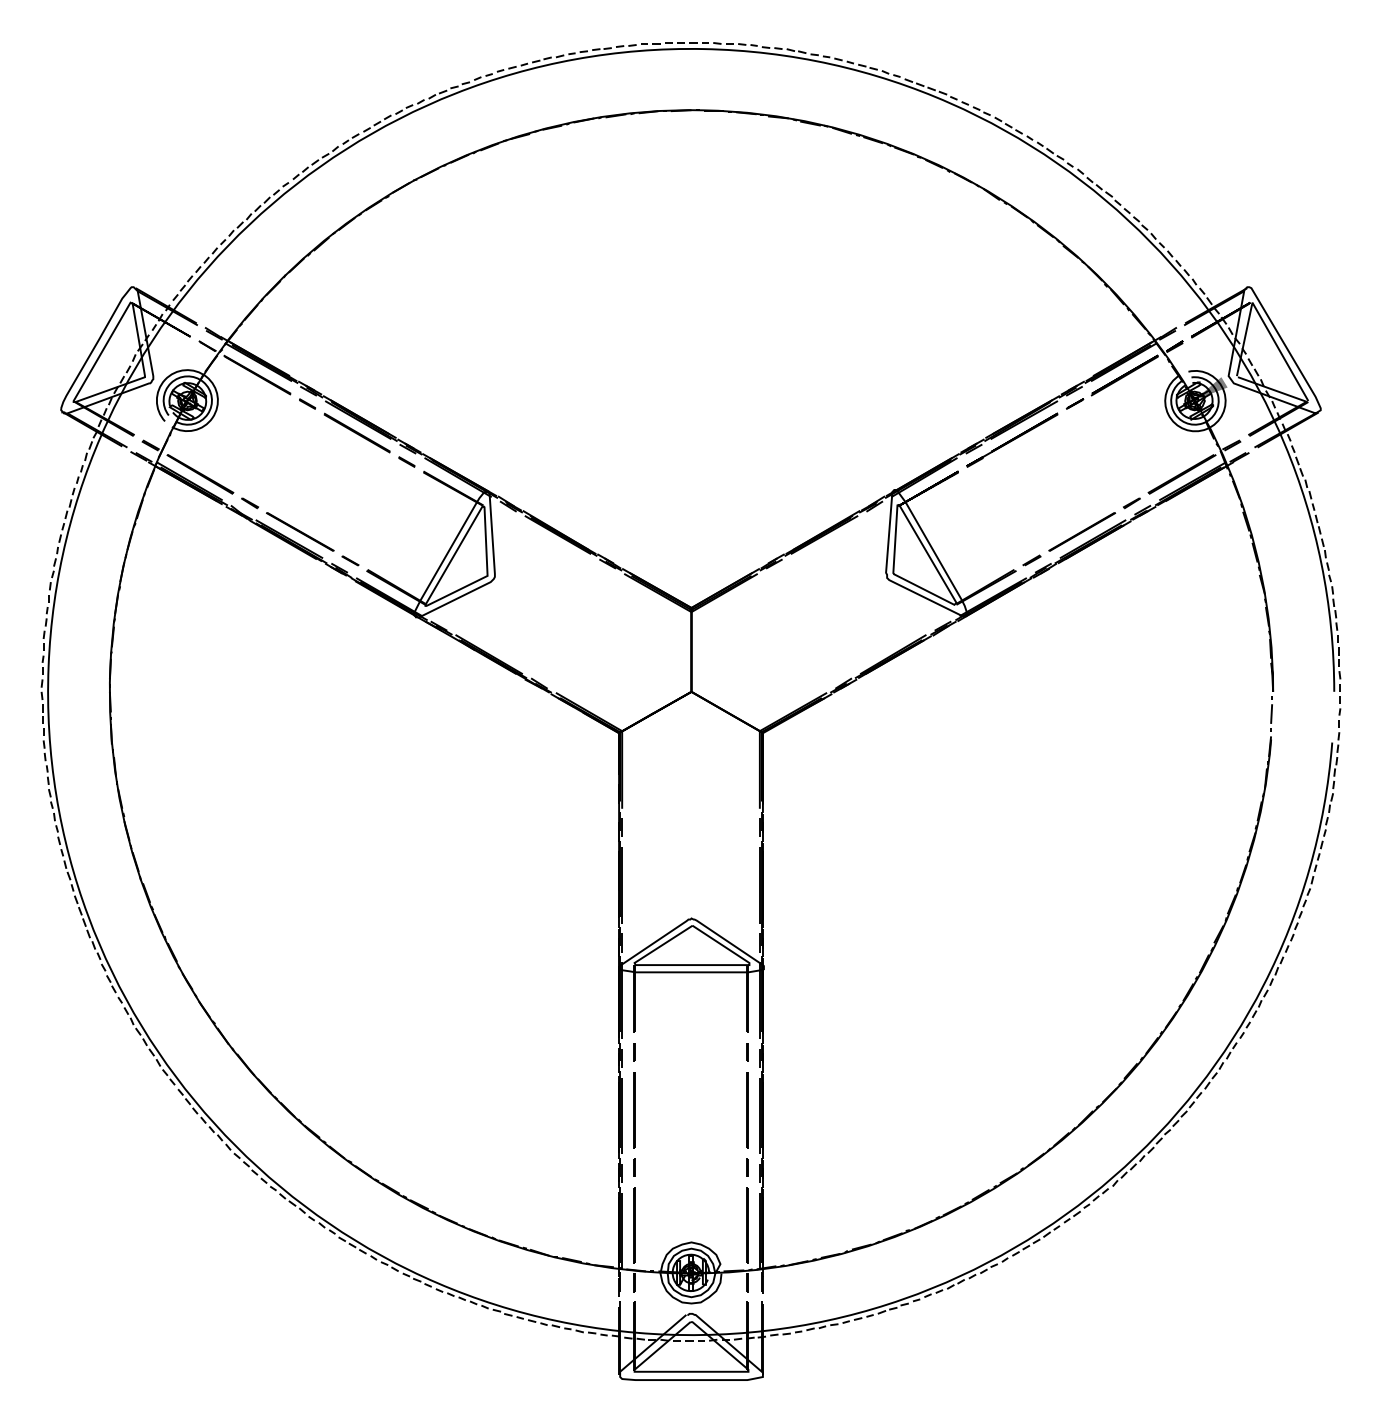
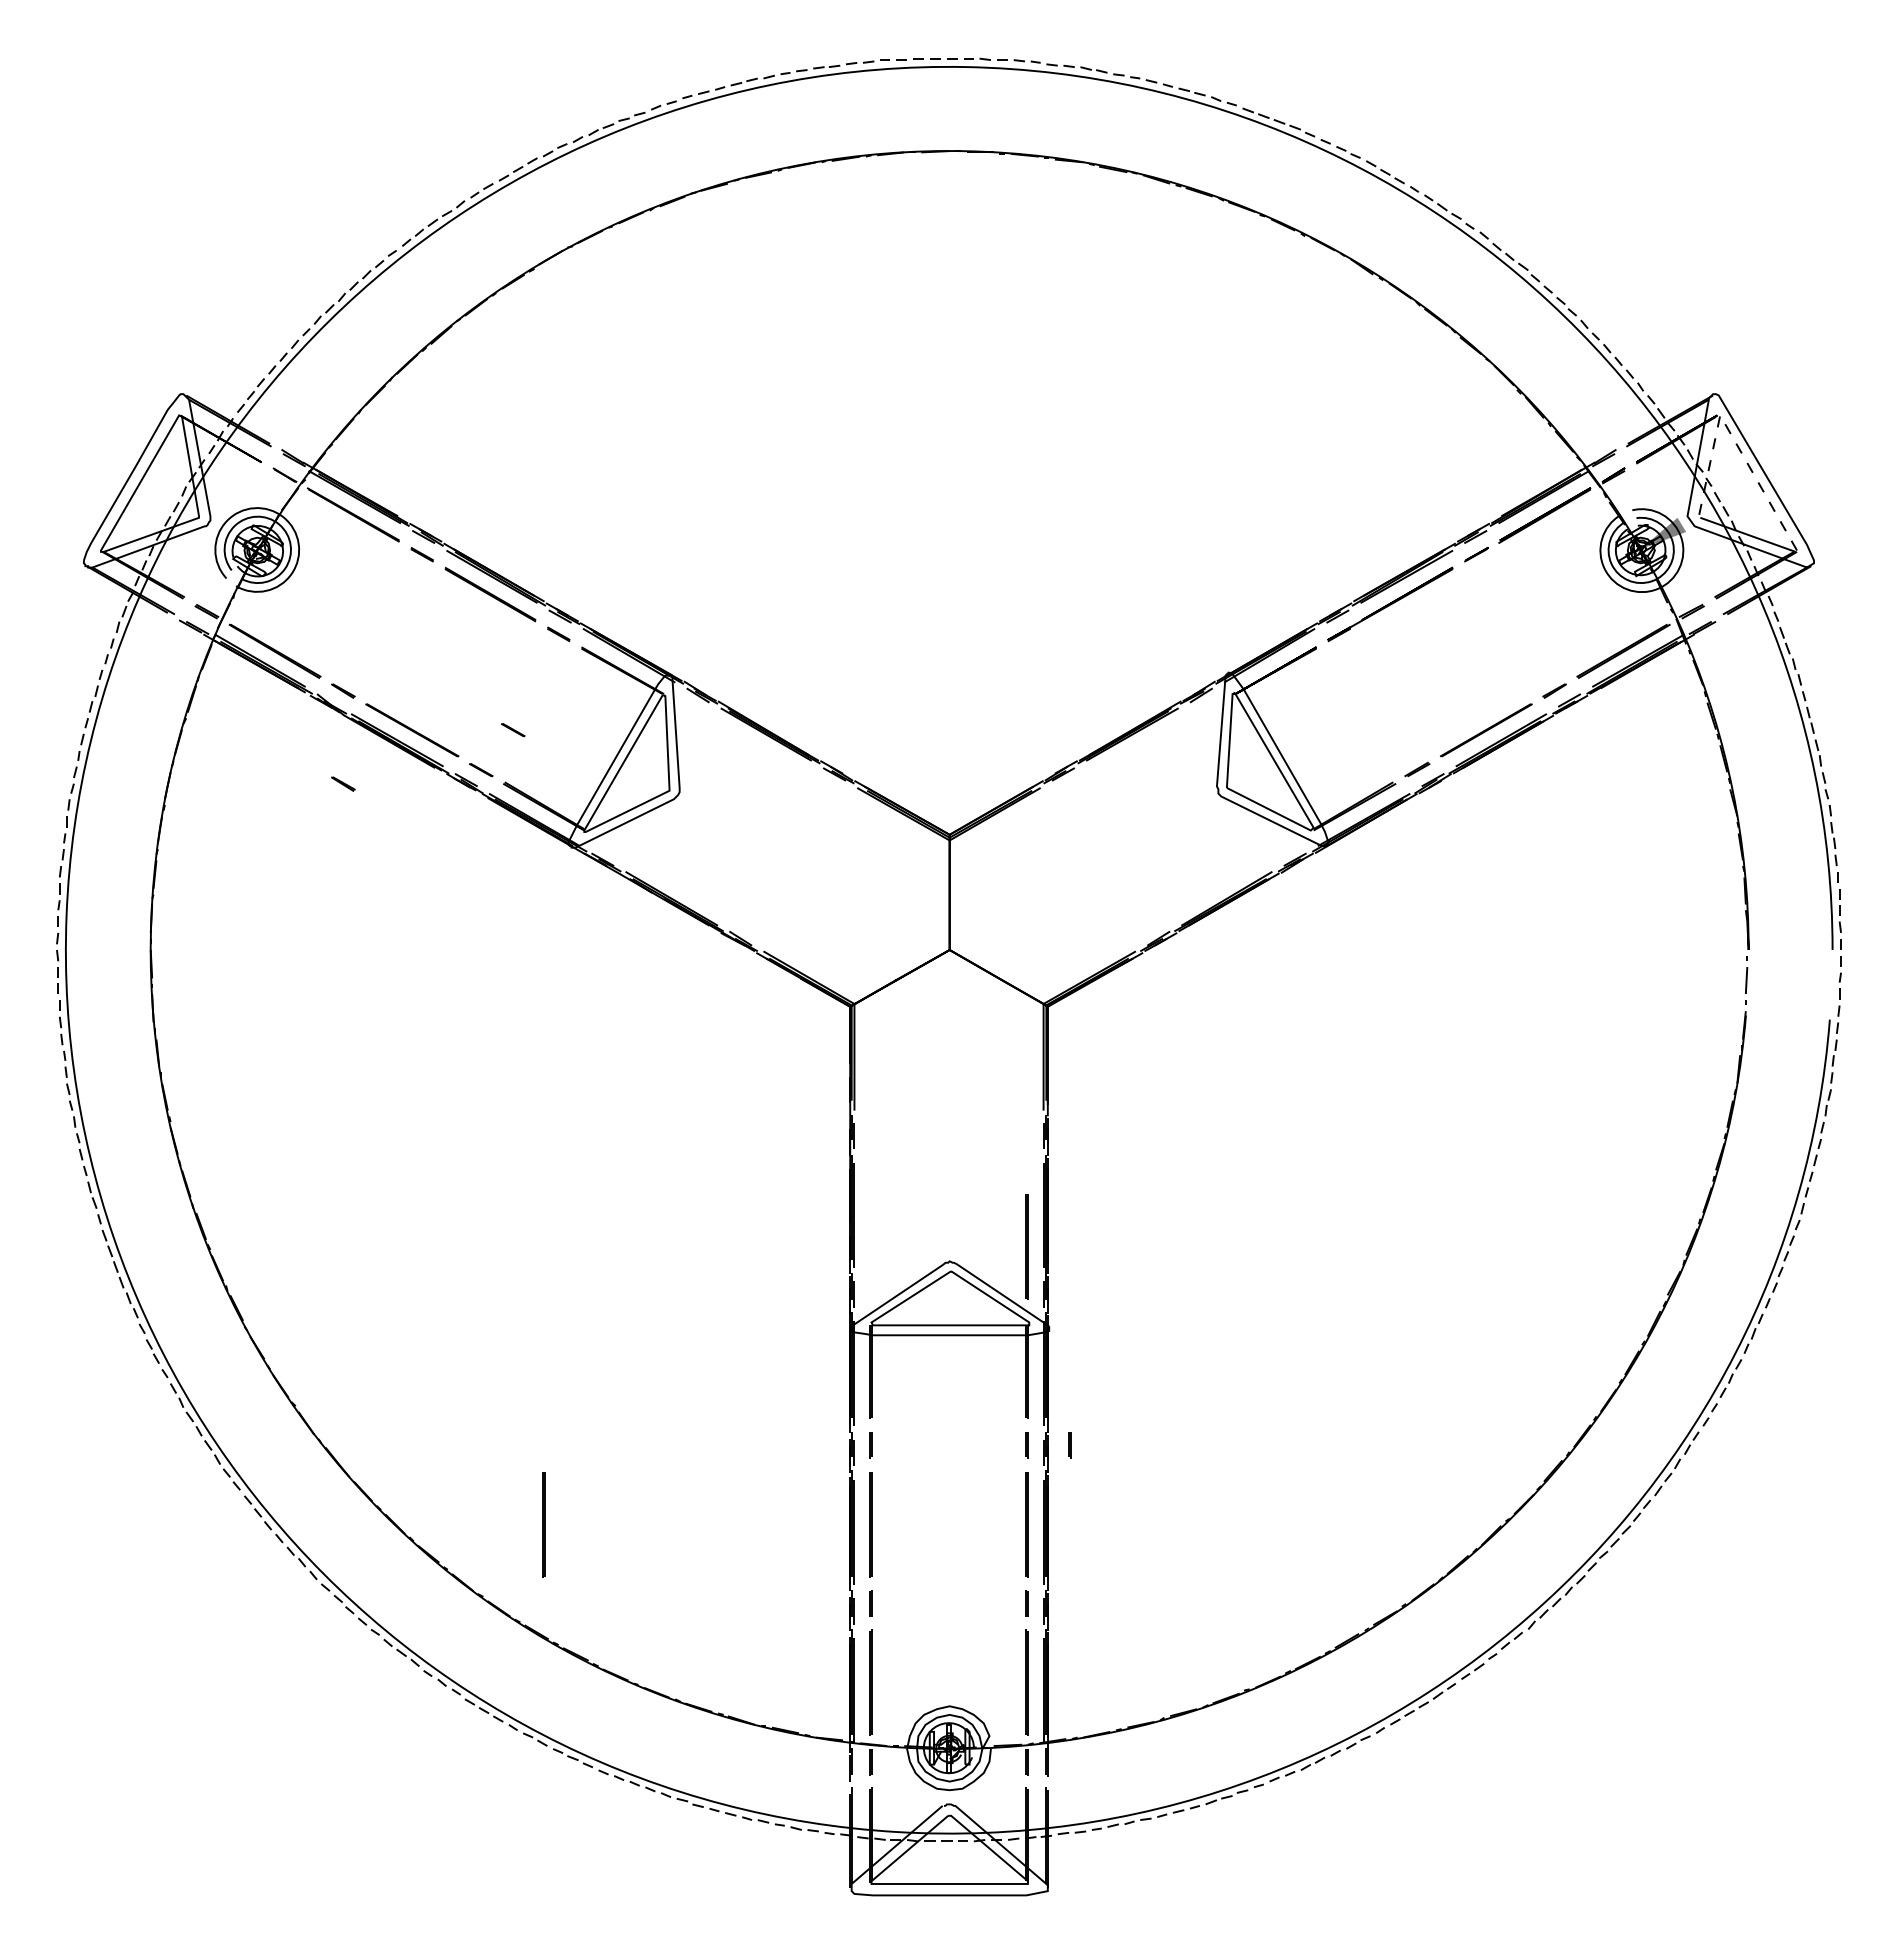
line: (1261, 318) -> (1732, 437), solid -> dashed
line: (373, 532) -> (513, 730), added
line: (250, 570) -> (343, 783), added
line: (747, 907) -> (1026, 1246), added
line: (778, 1052) -> (1069, 1445), added
line: (395, 1110) -> (543, 1524), added

